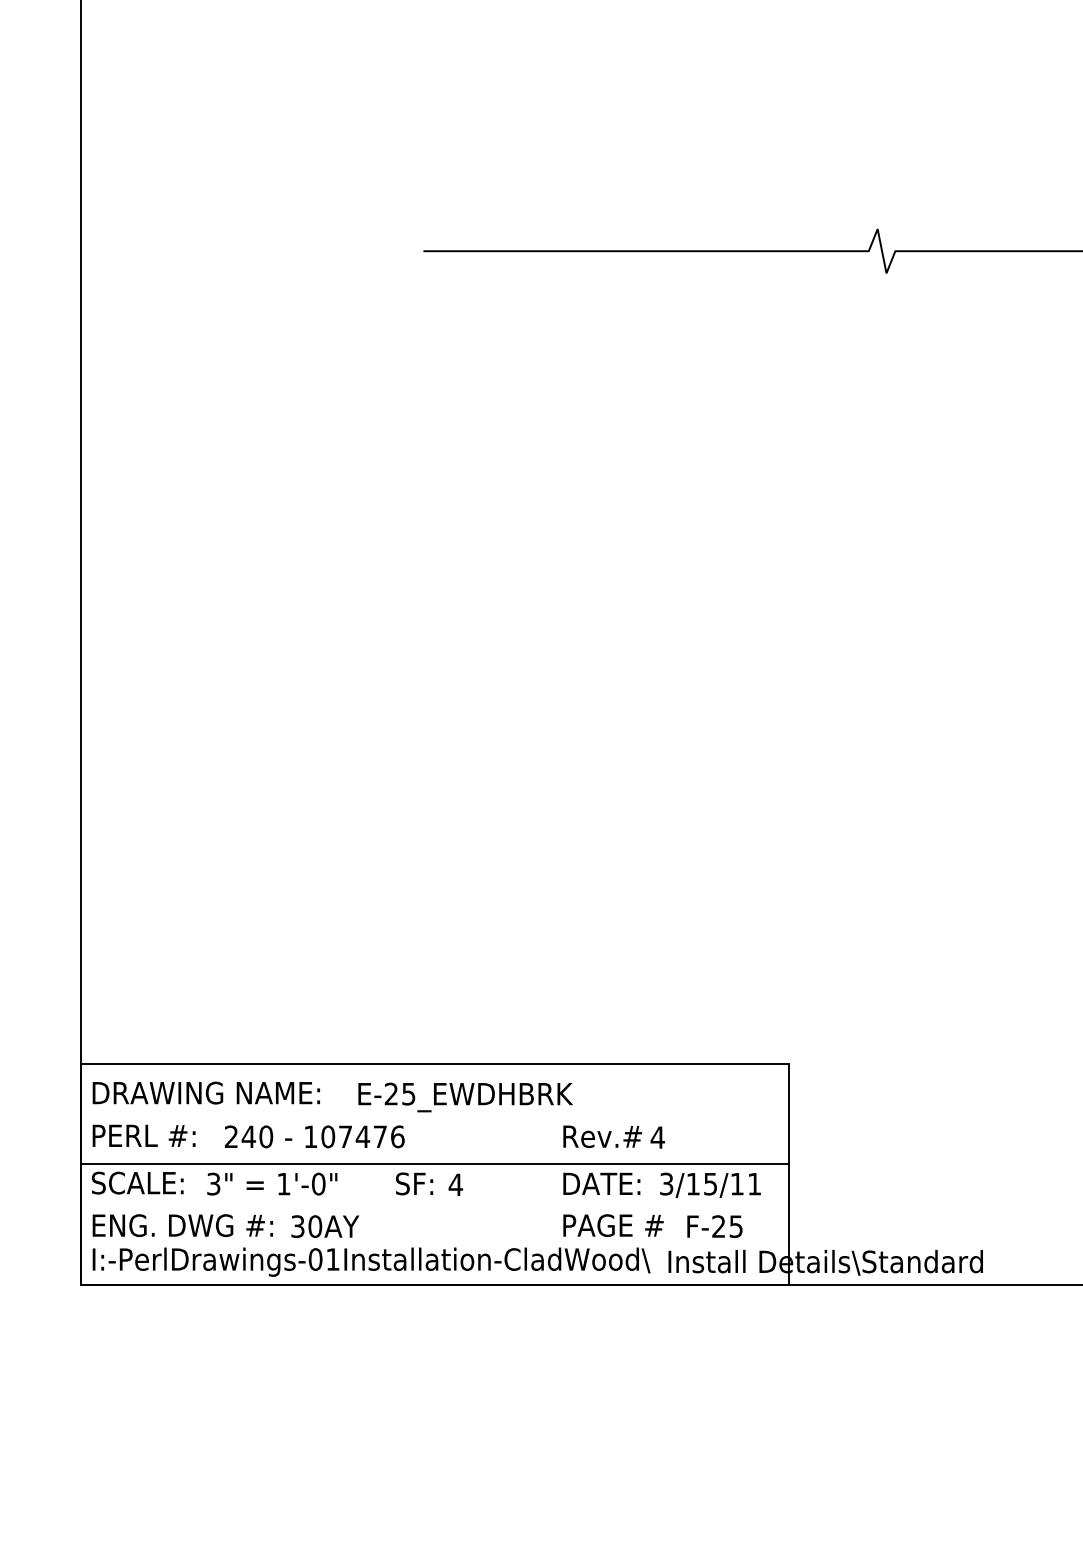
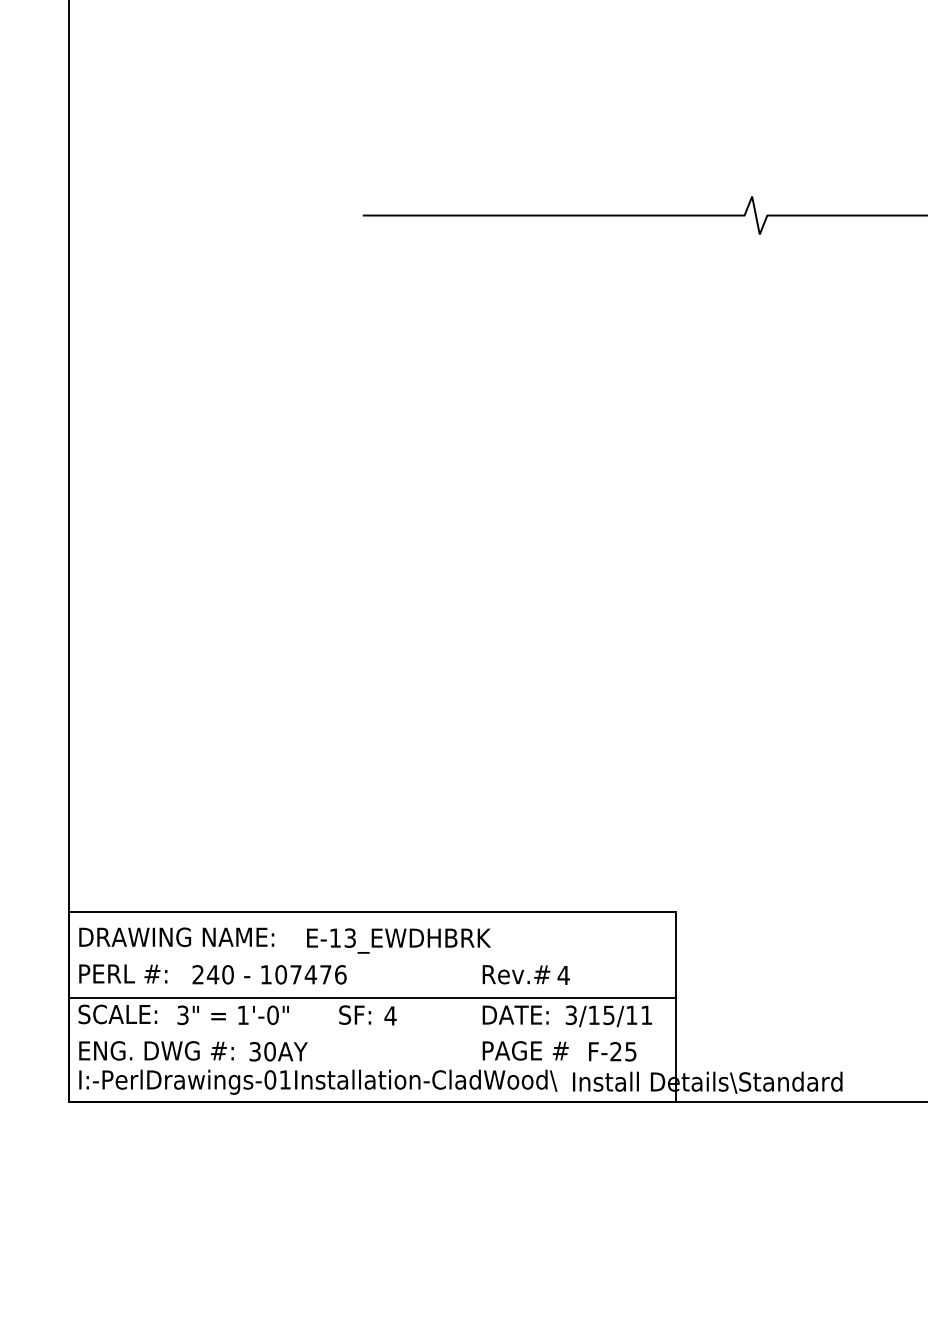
text: (399, 1093) -> (342, 937), E-25_EWDHBRK -> E-13_EWDHBRK

